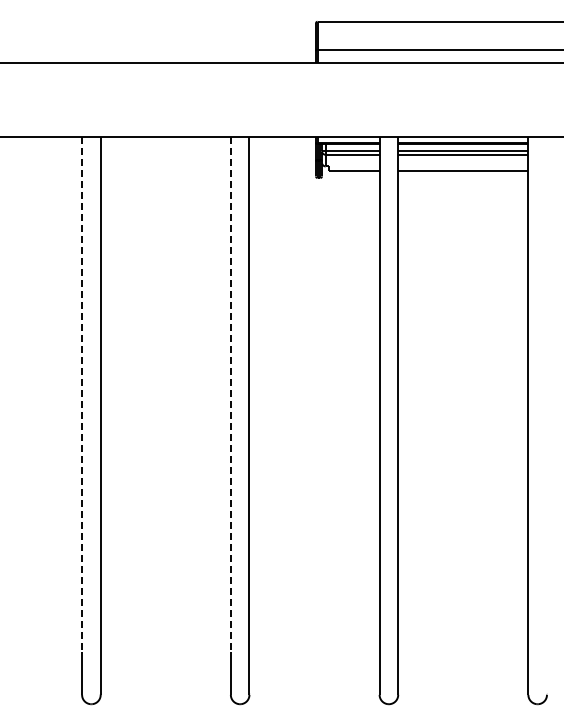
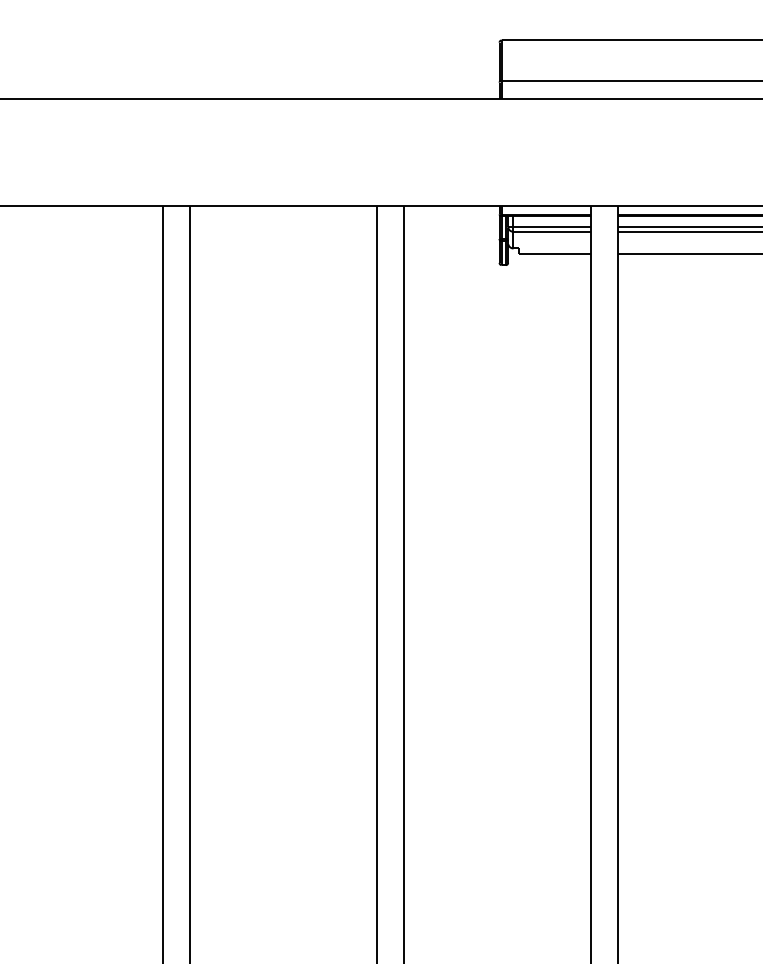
line: (82, 394) -> (163, 576), dashed -> solid
line: (230, 394) -> (376, 576), dashed -> solid

